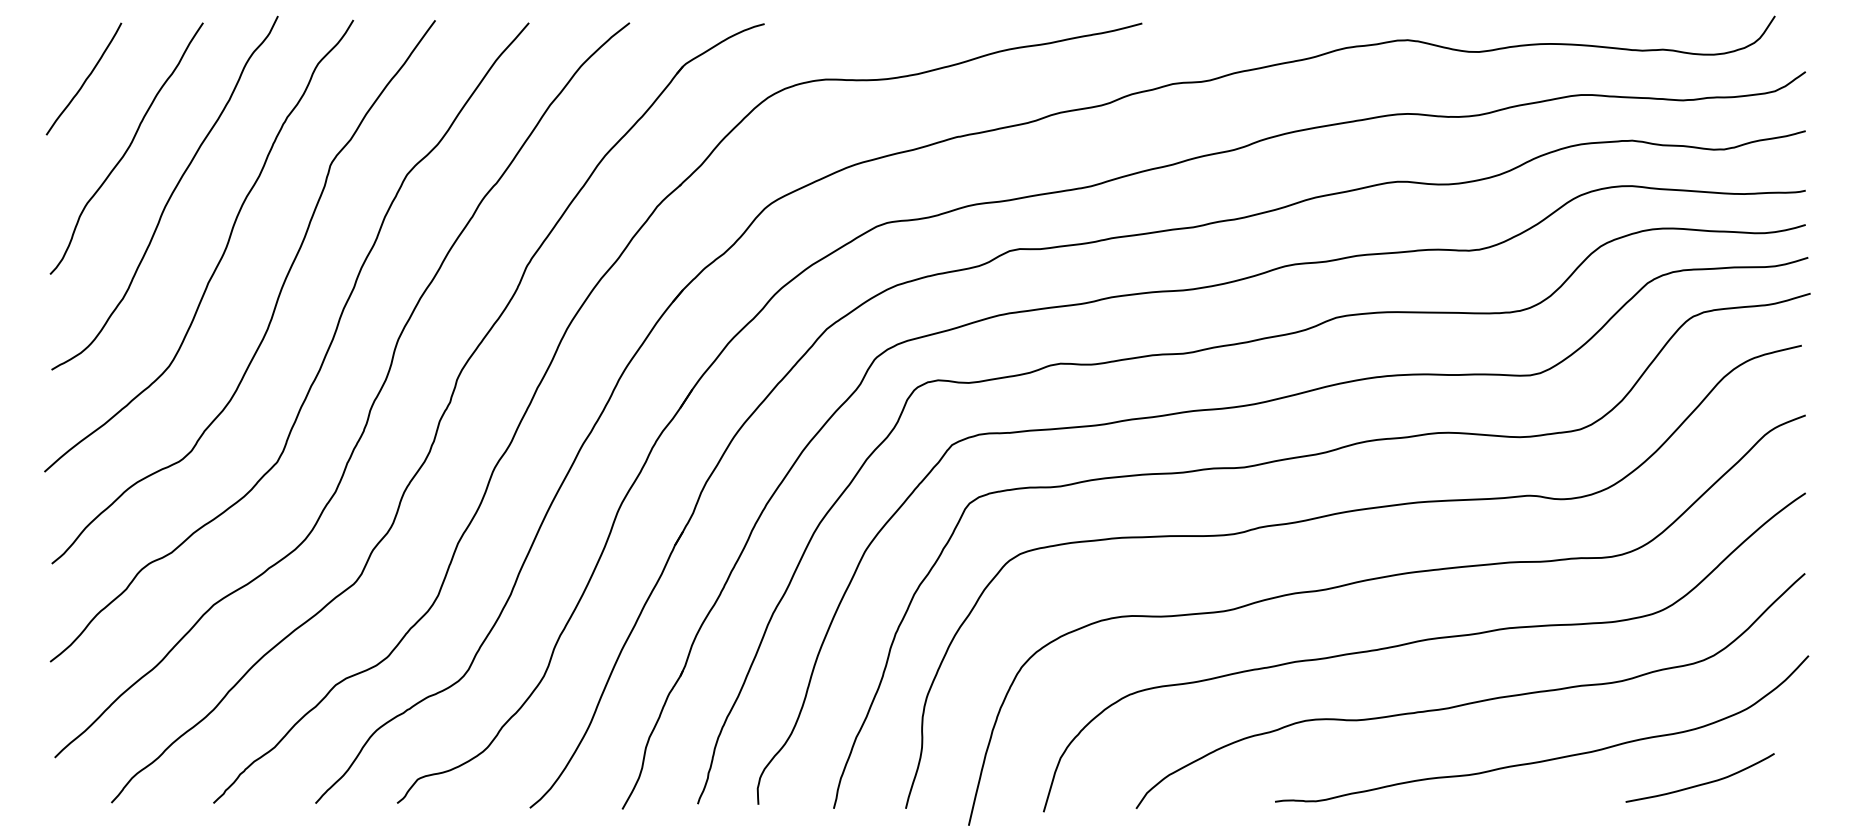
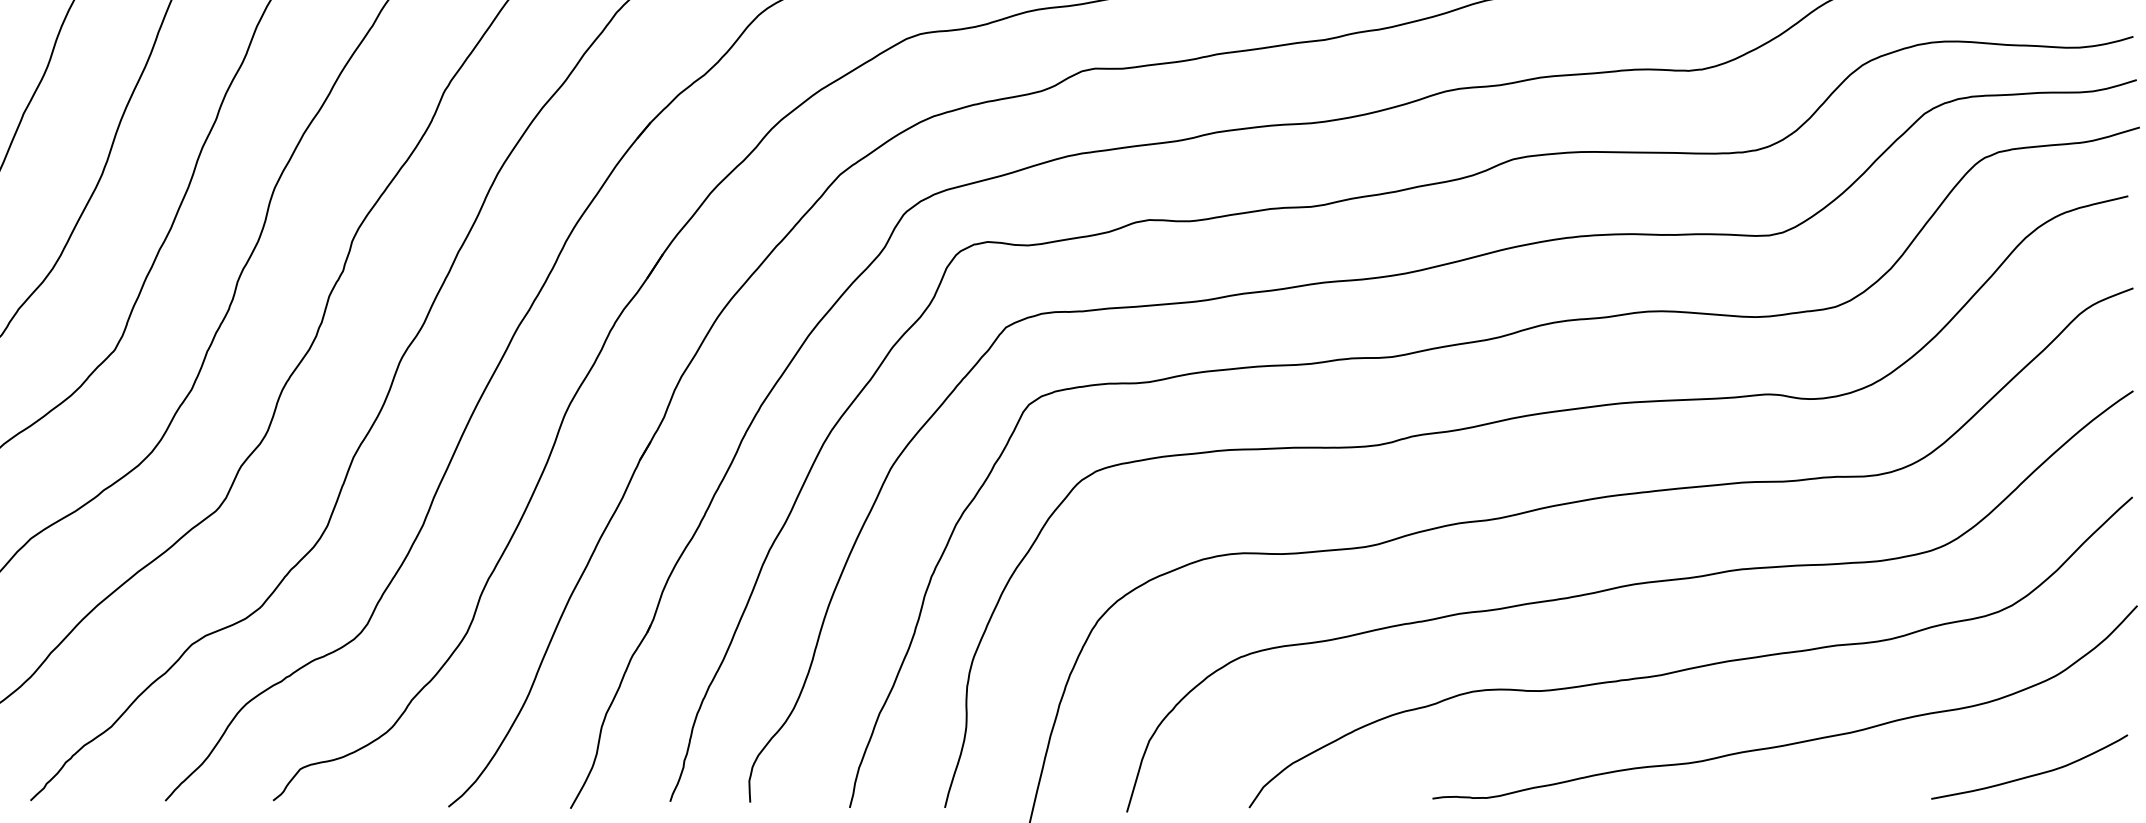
curve: (1701, 783) -> (2031, 774), moved

